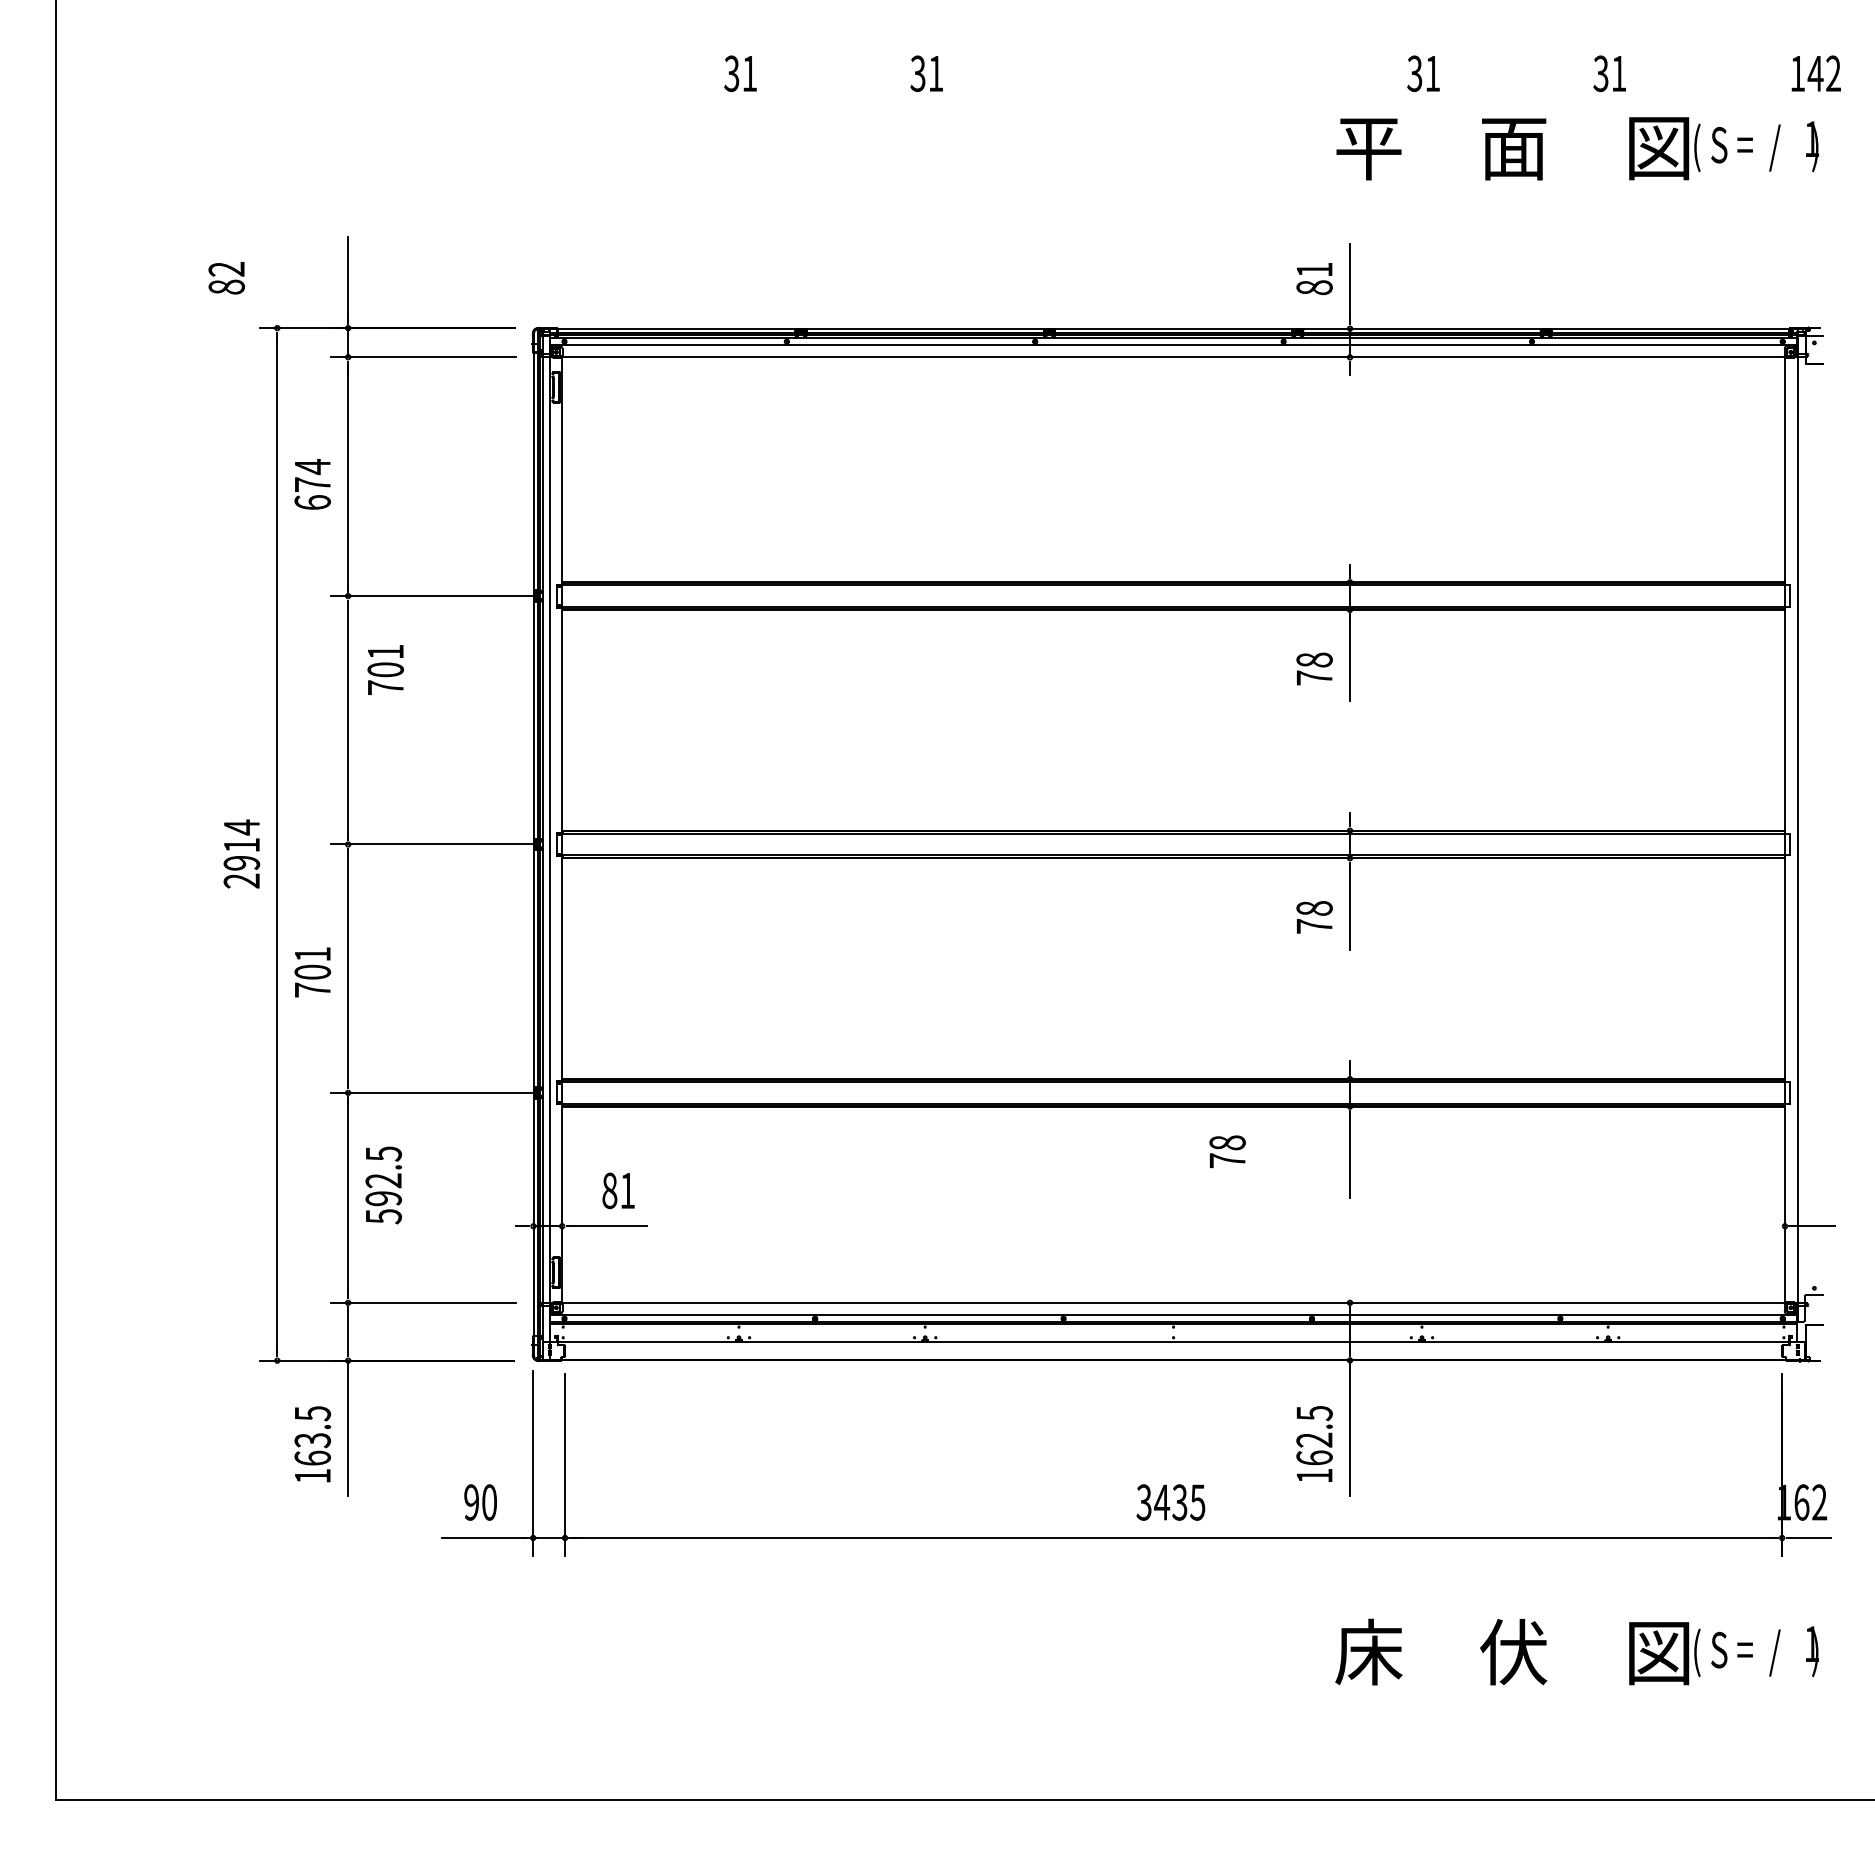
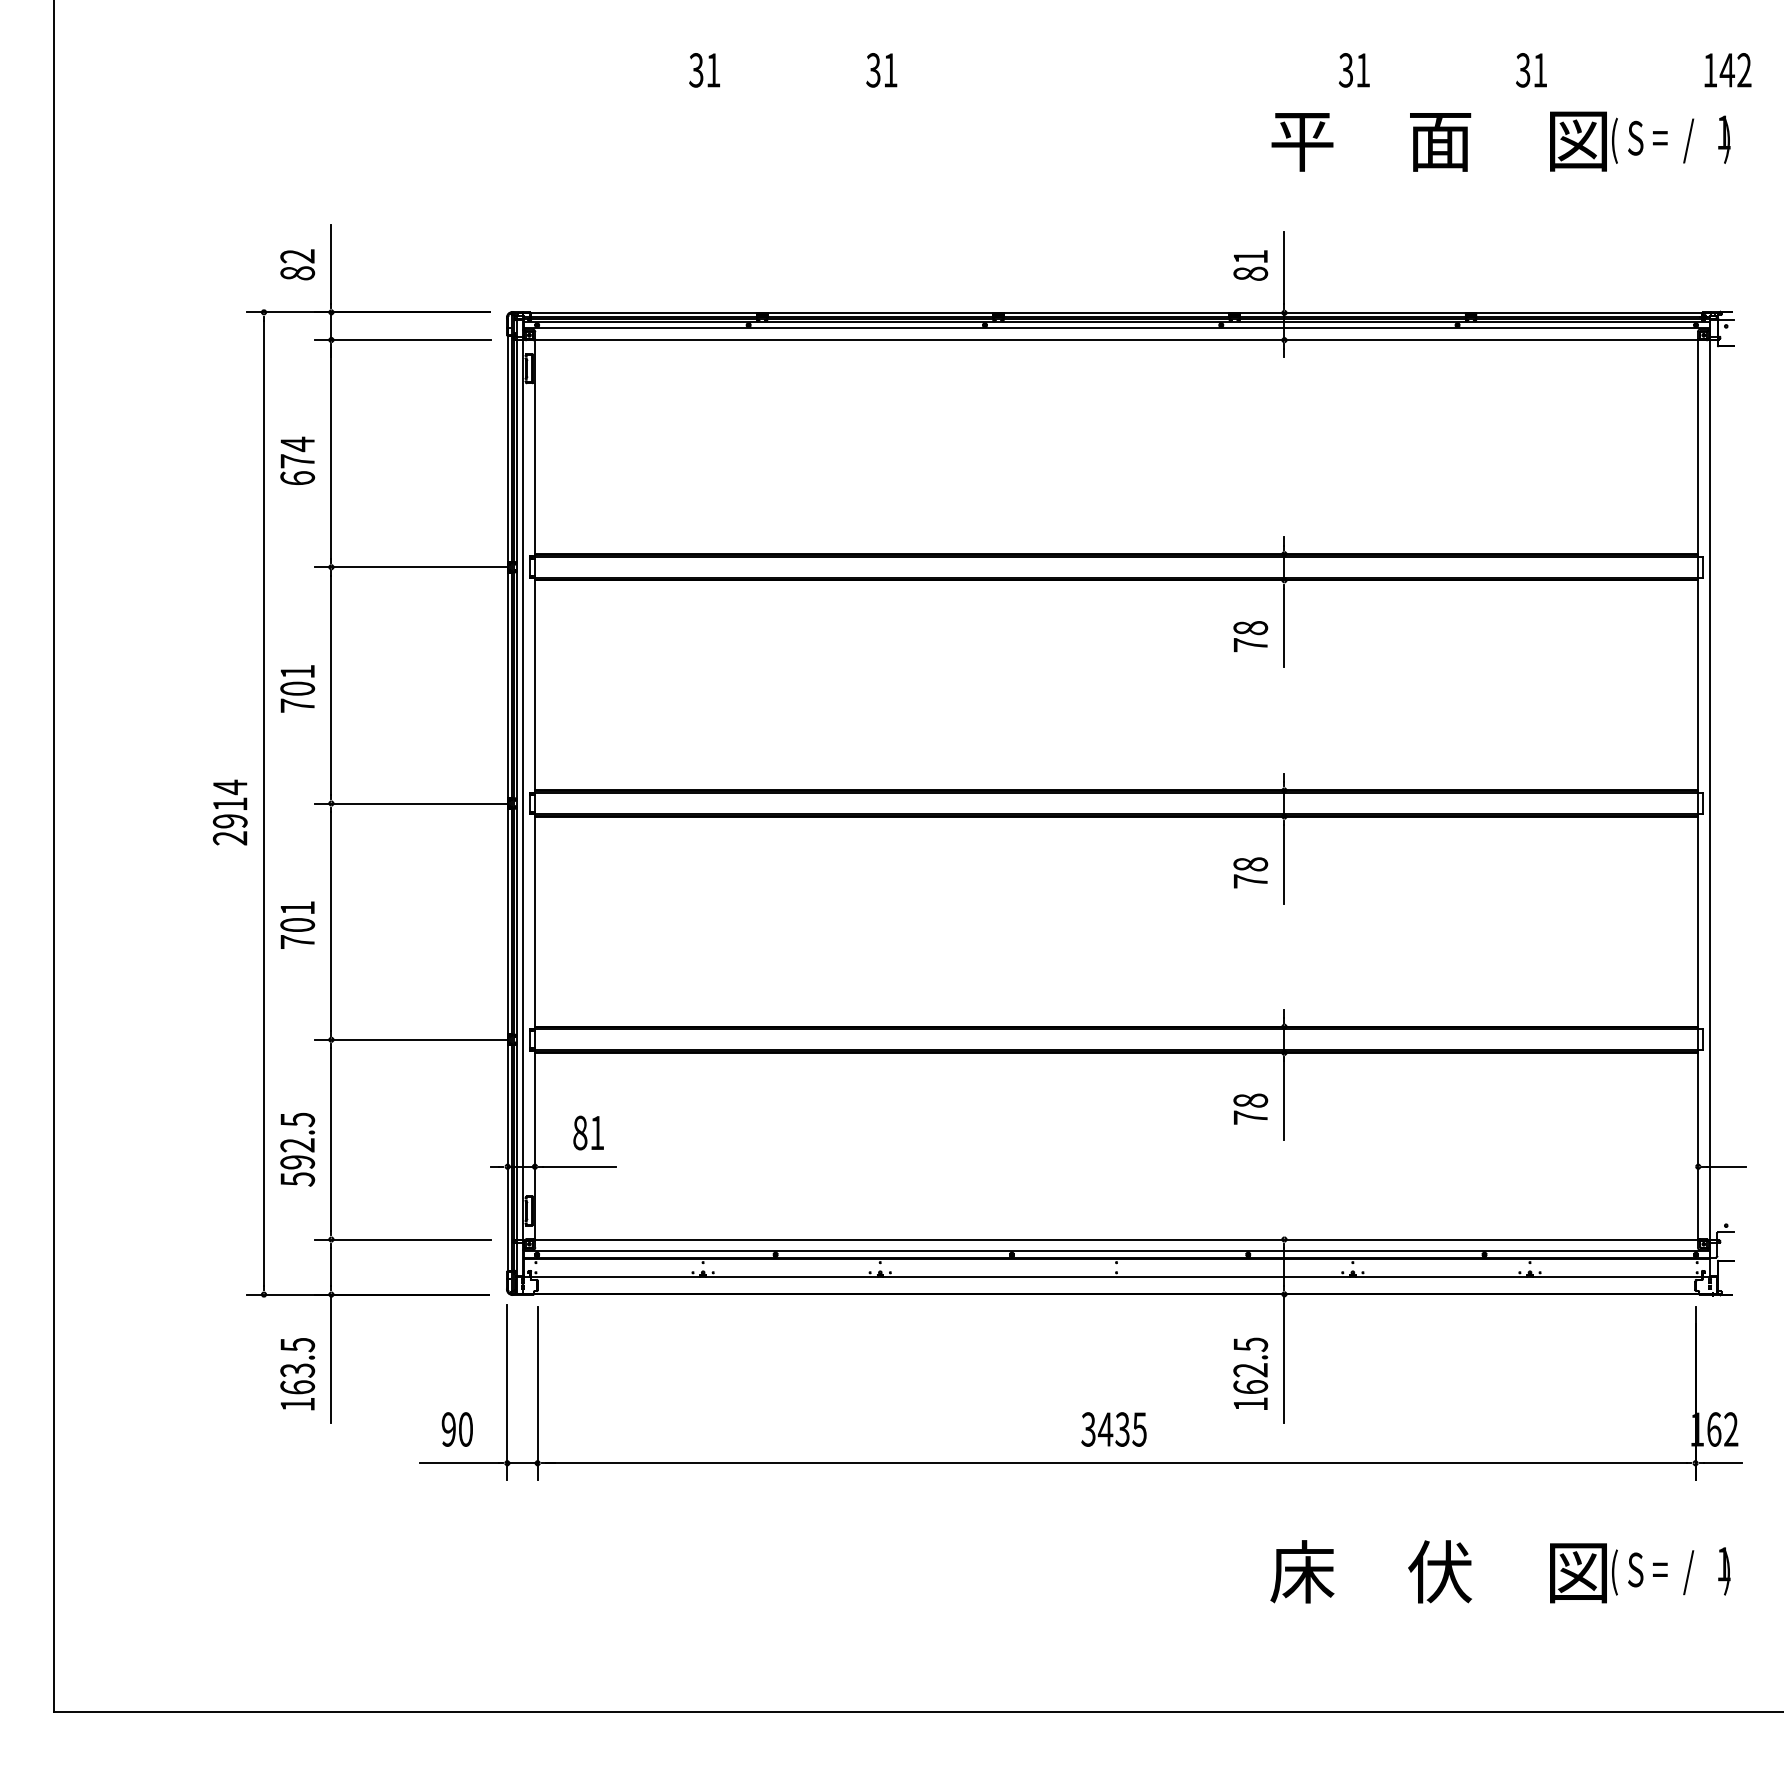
text: (226, 278) -> (297, 265), moved
text: (385, 669) -> (297, 688), moved
text: (1227, 1151) -> (1250, 1108), moved
text: (383, 1185) -> (297, 1149), moved

